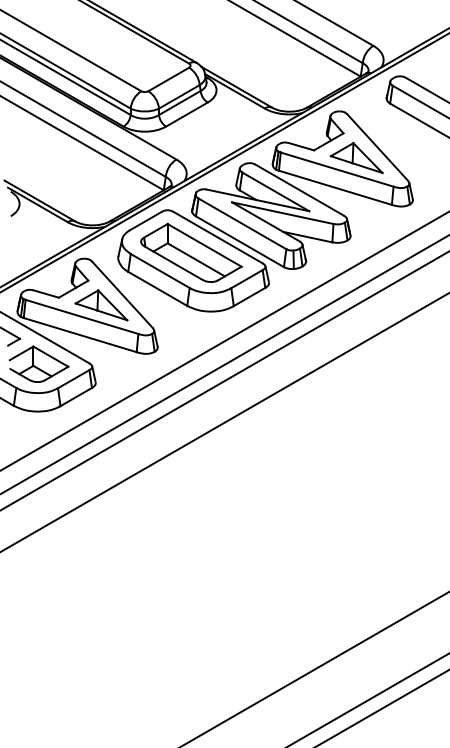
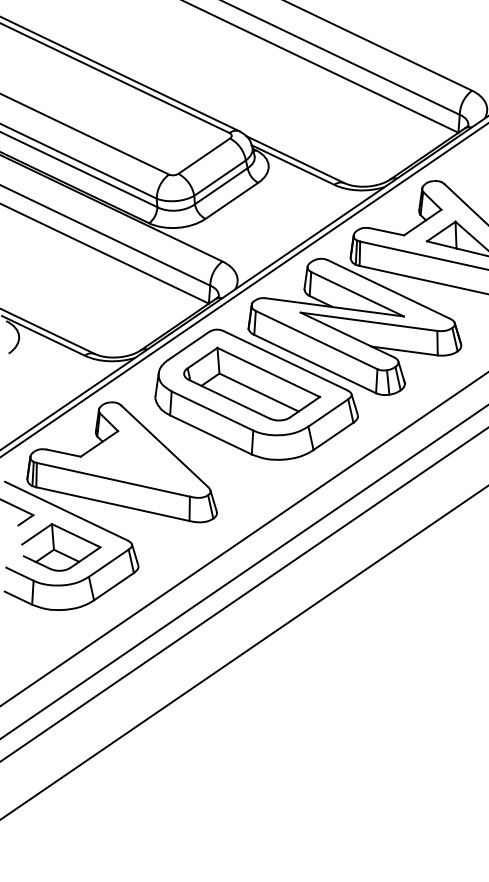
part: (101, 305) -> (138, 462), removed

